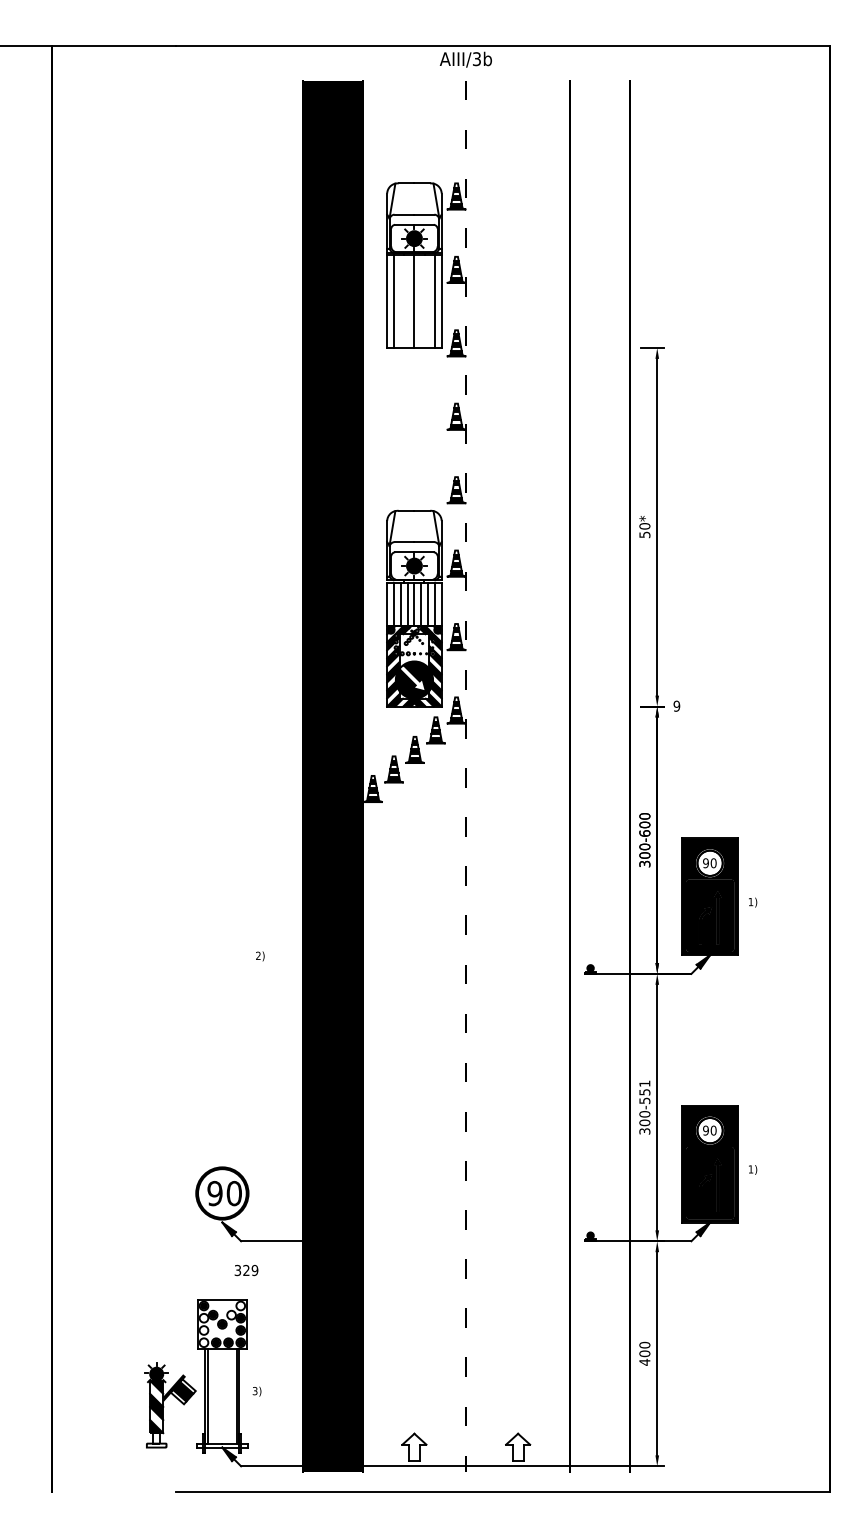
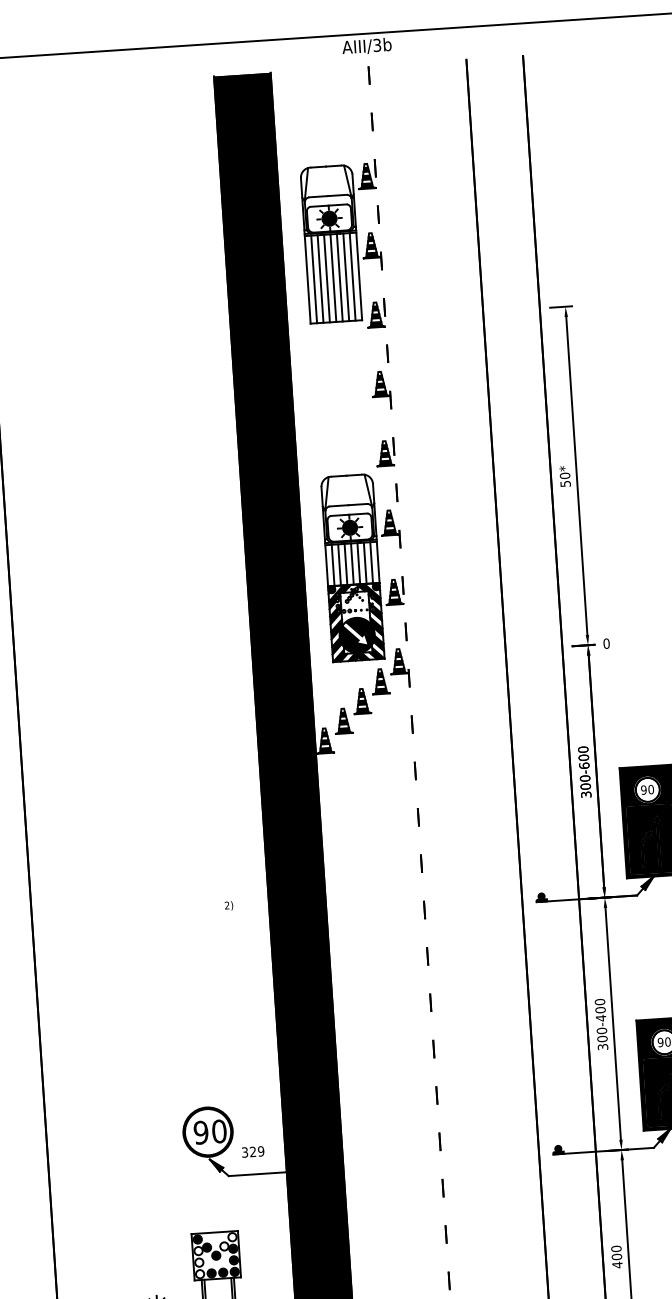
line: (400, 301) -> (320, 278), added
line: (407, 301) -> (326, 278), added
line: (421, 301) -> (340, 277), added
line: (427, 301) -> (345, 277), added
text: (676, 706) -> (606, 643), 9 -> 0
text: (644, 1092) -> (600, 1010), 300-551 -> 300-400
text: (246, 1270) -> (253, 1151), moved

